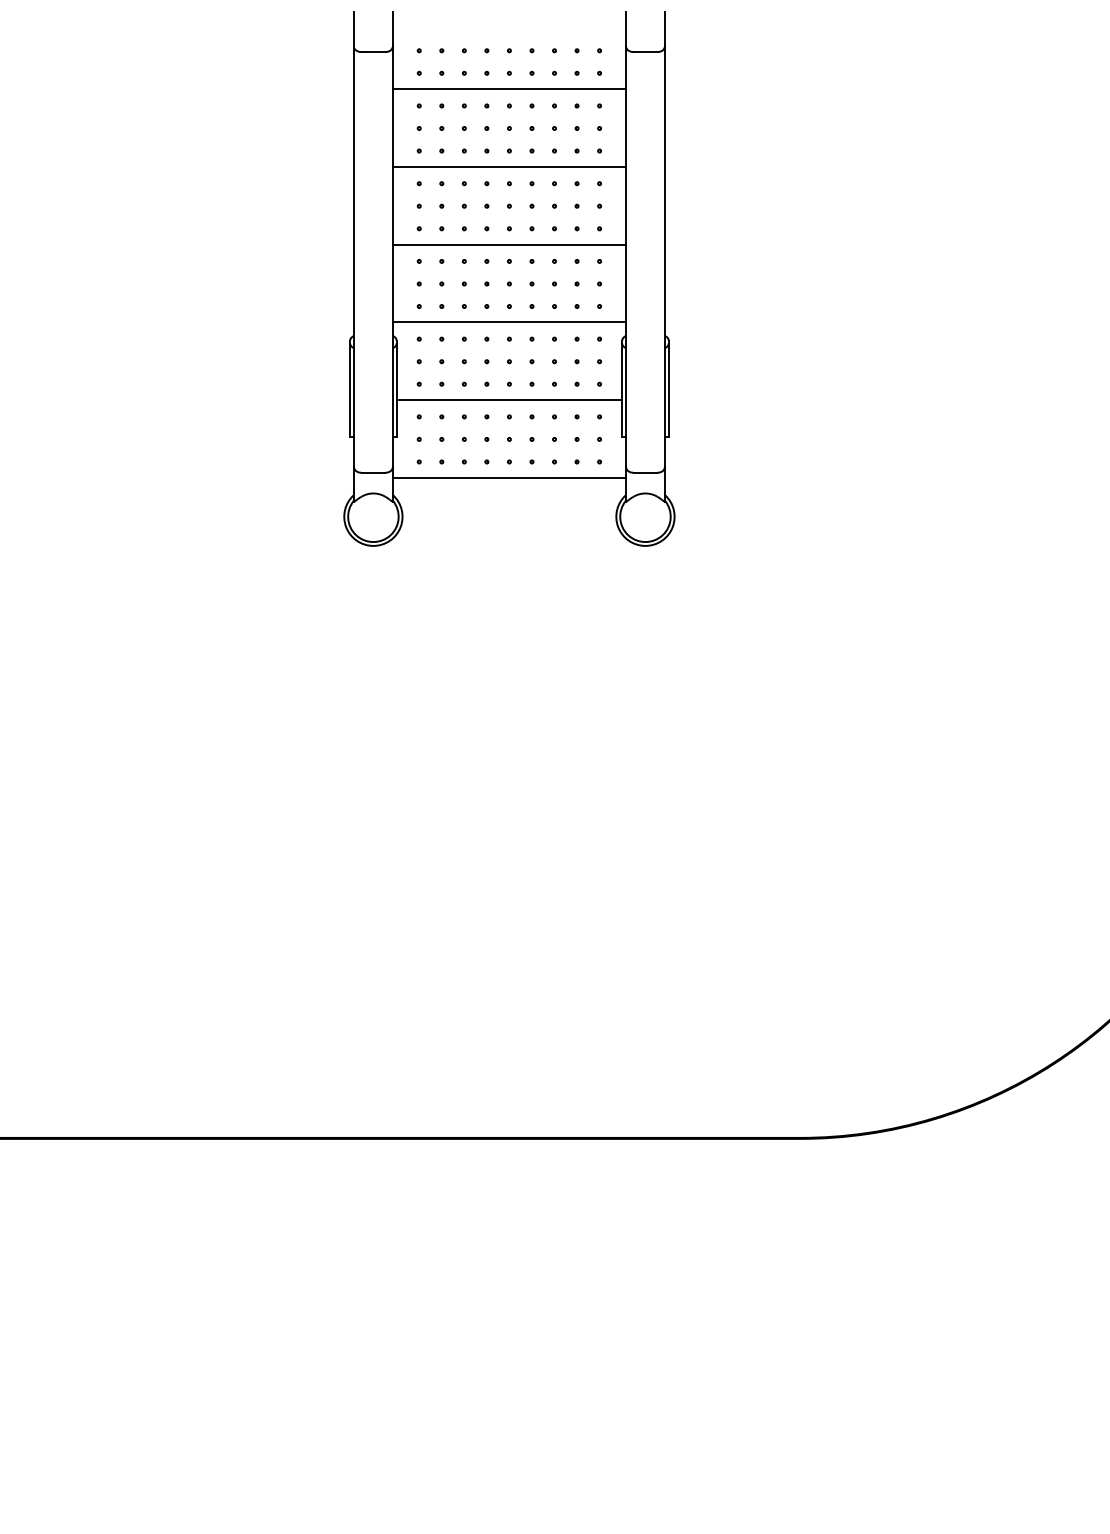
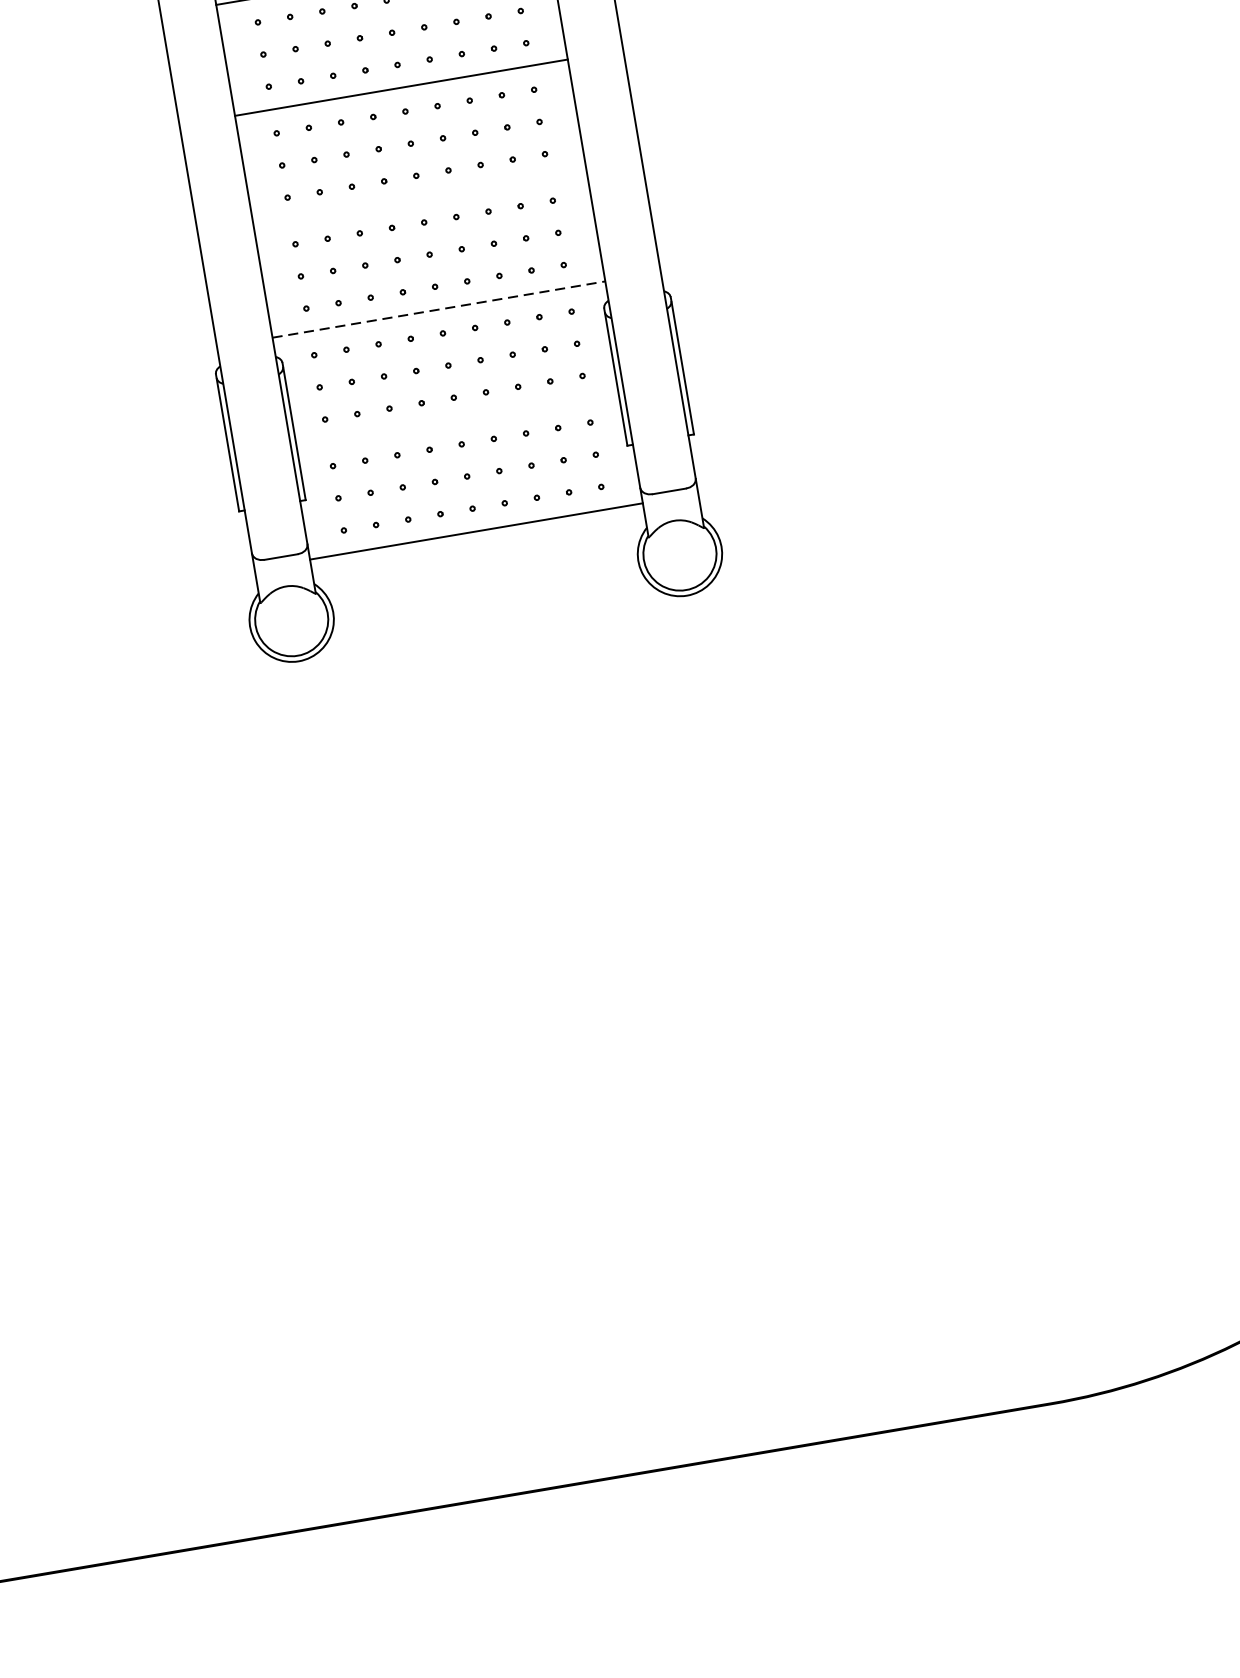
line: (509, 244) -> (420, 198), removed
line: (509, 322) -> (439, 309), solid -> dashed
line: (509, 400) -> (457, 420), removed

